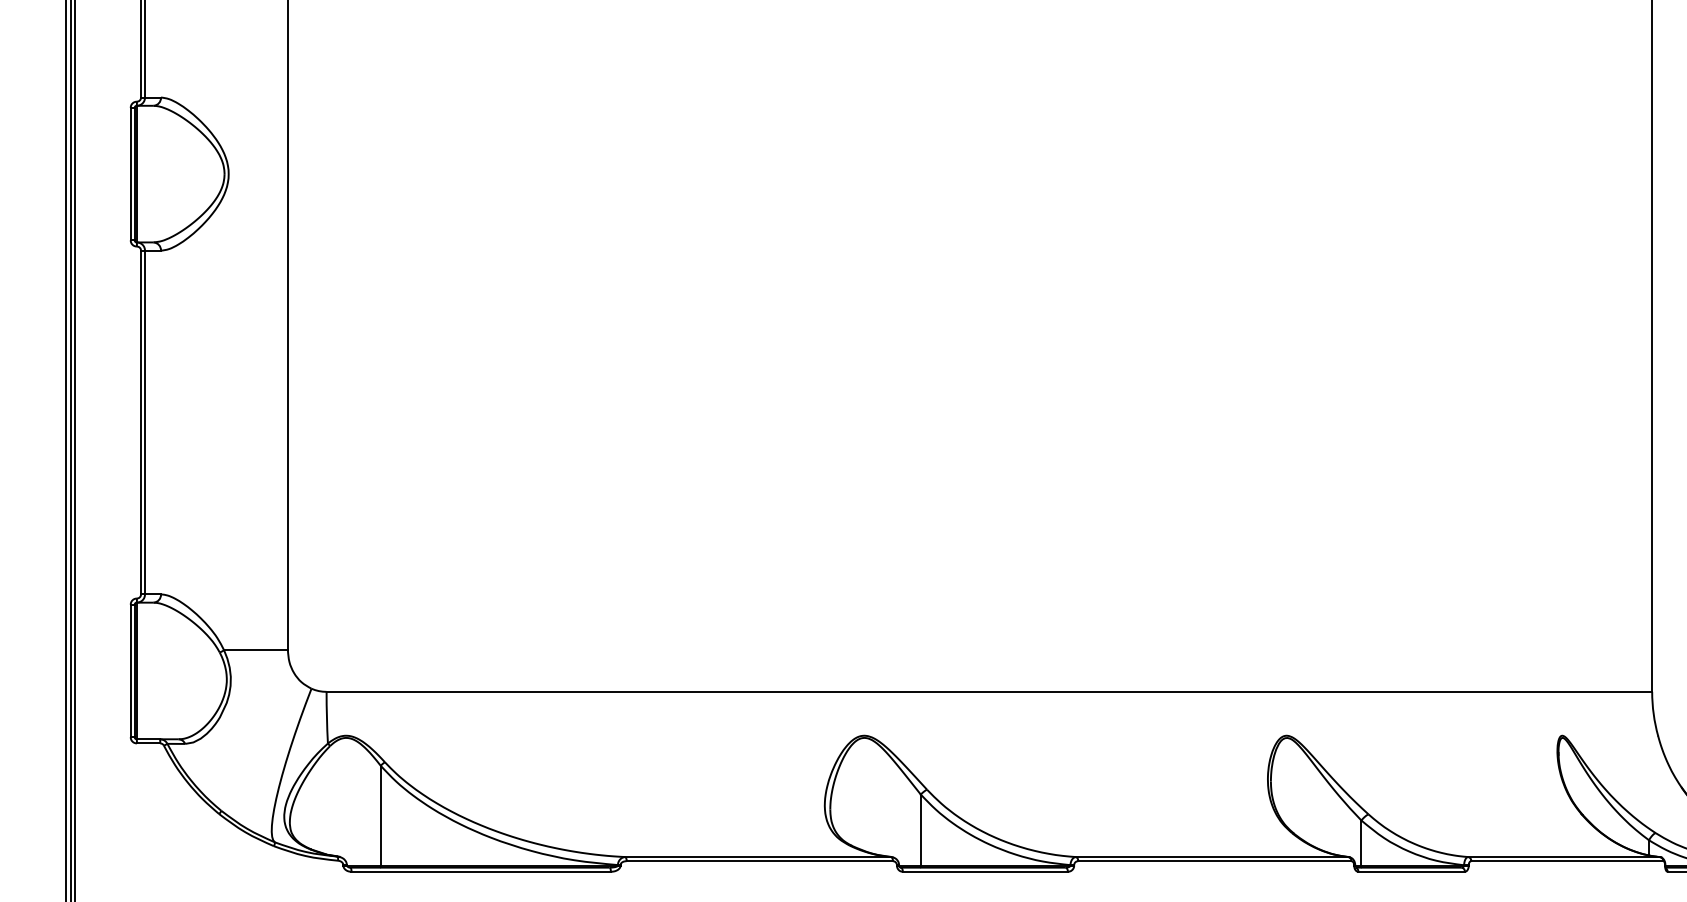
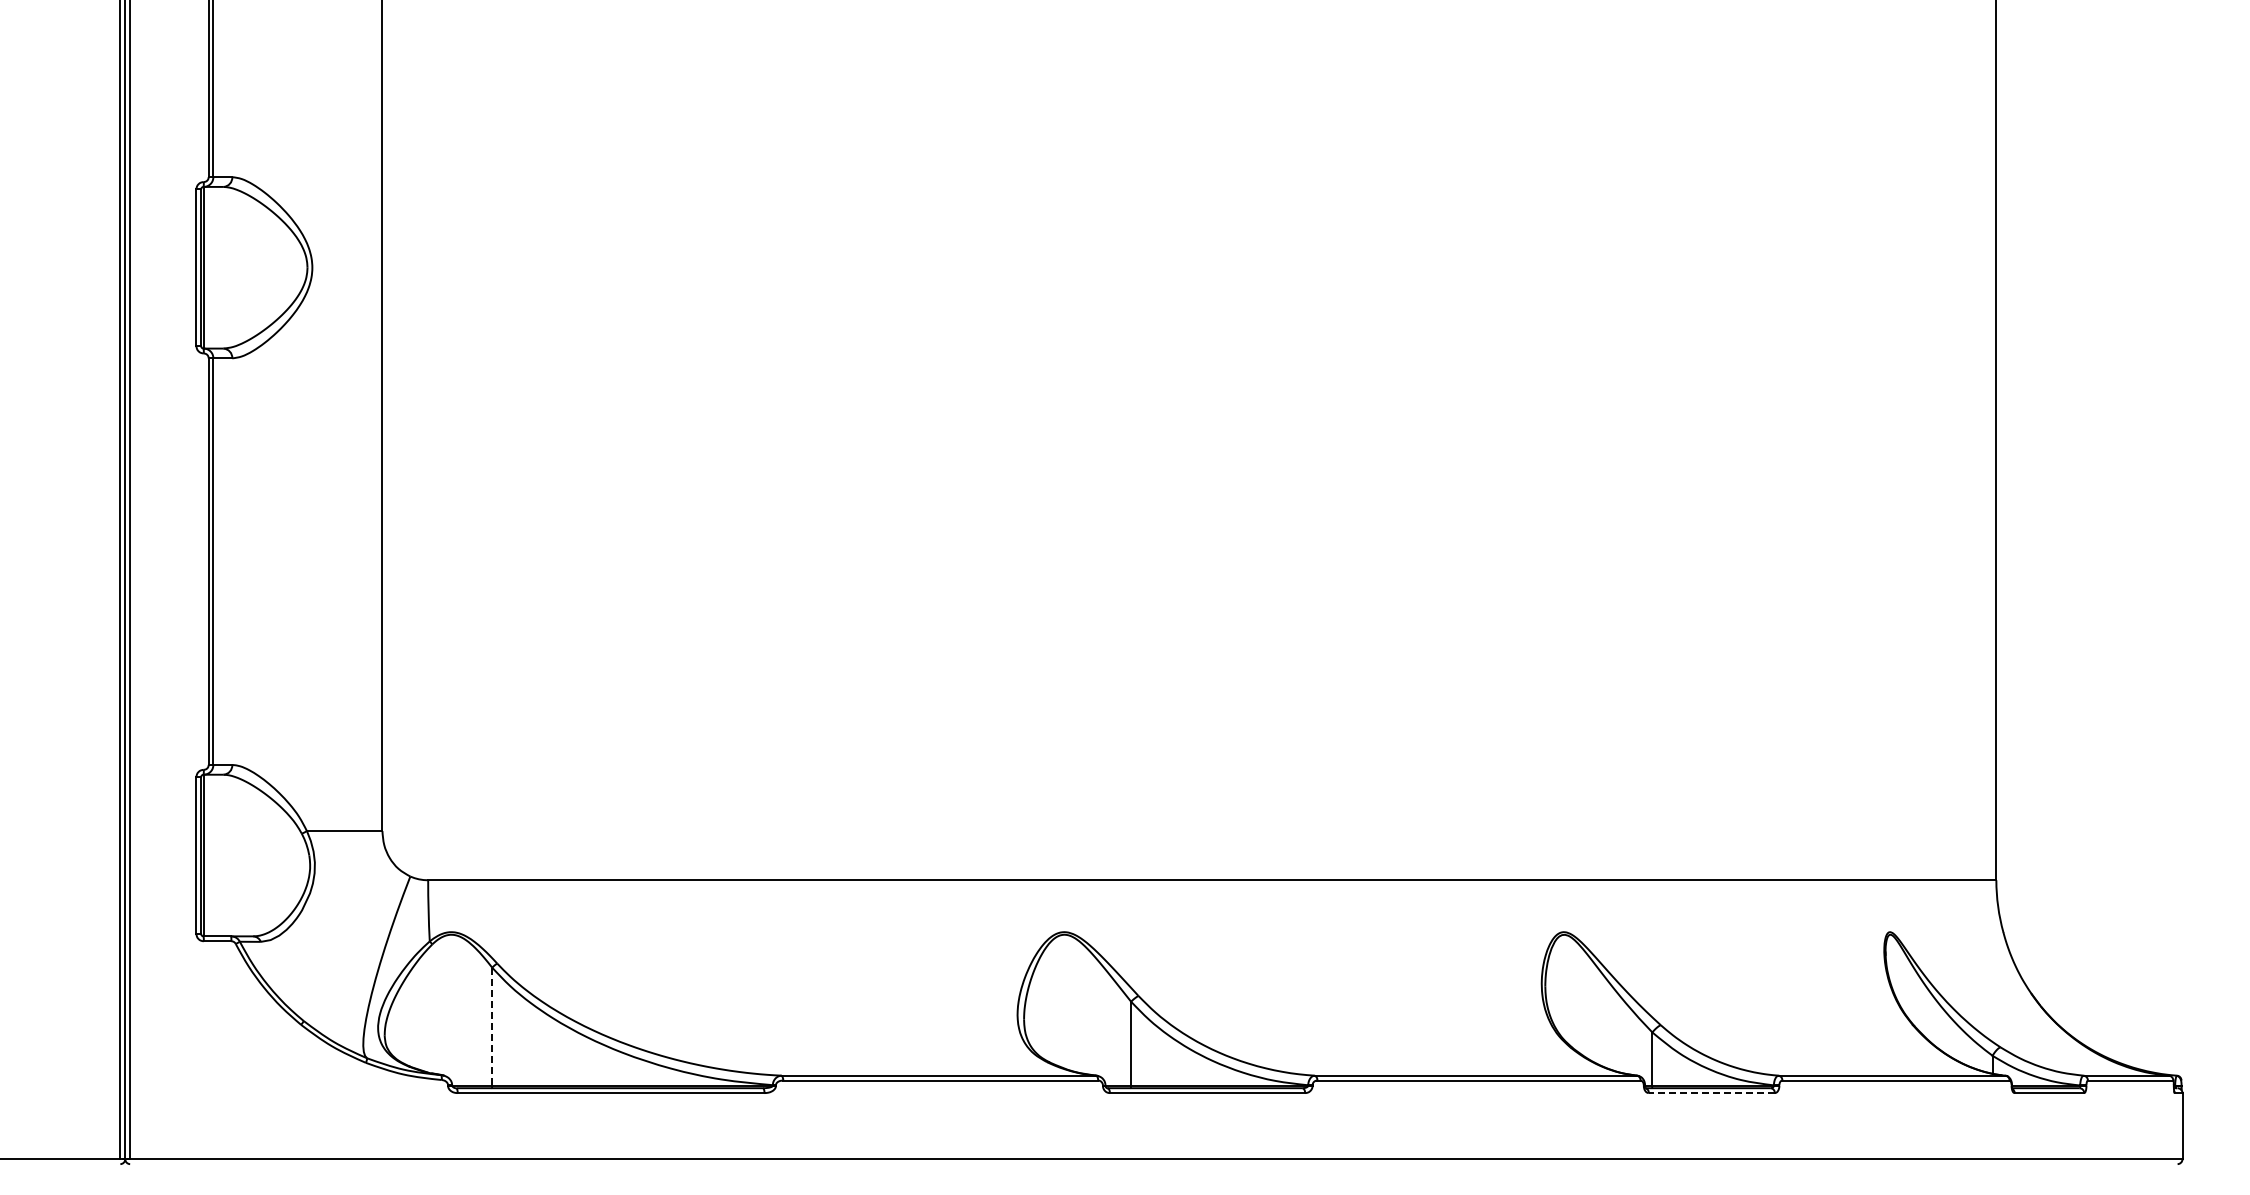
line: (380, 816) -> (492, 1027), solid -> dashed
line: (1411, 872) -> (1711, 1093), solid -> dashed

